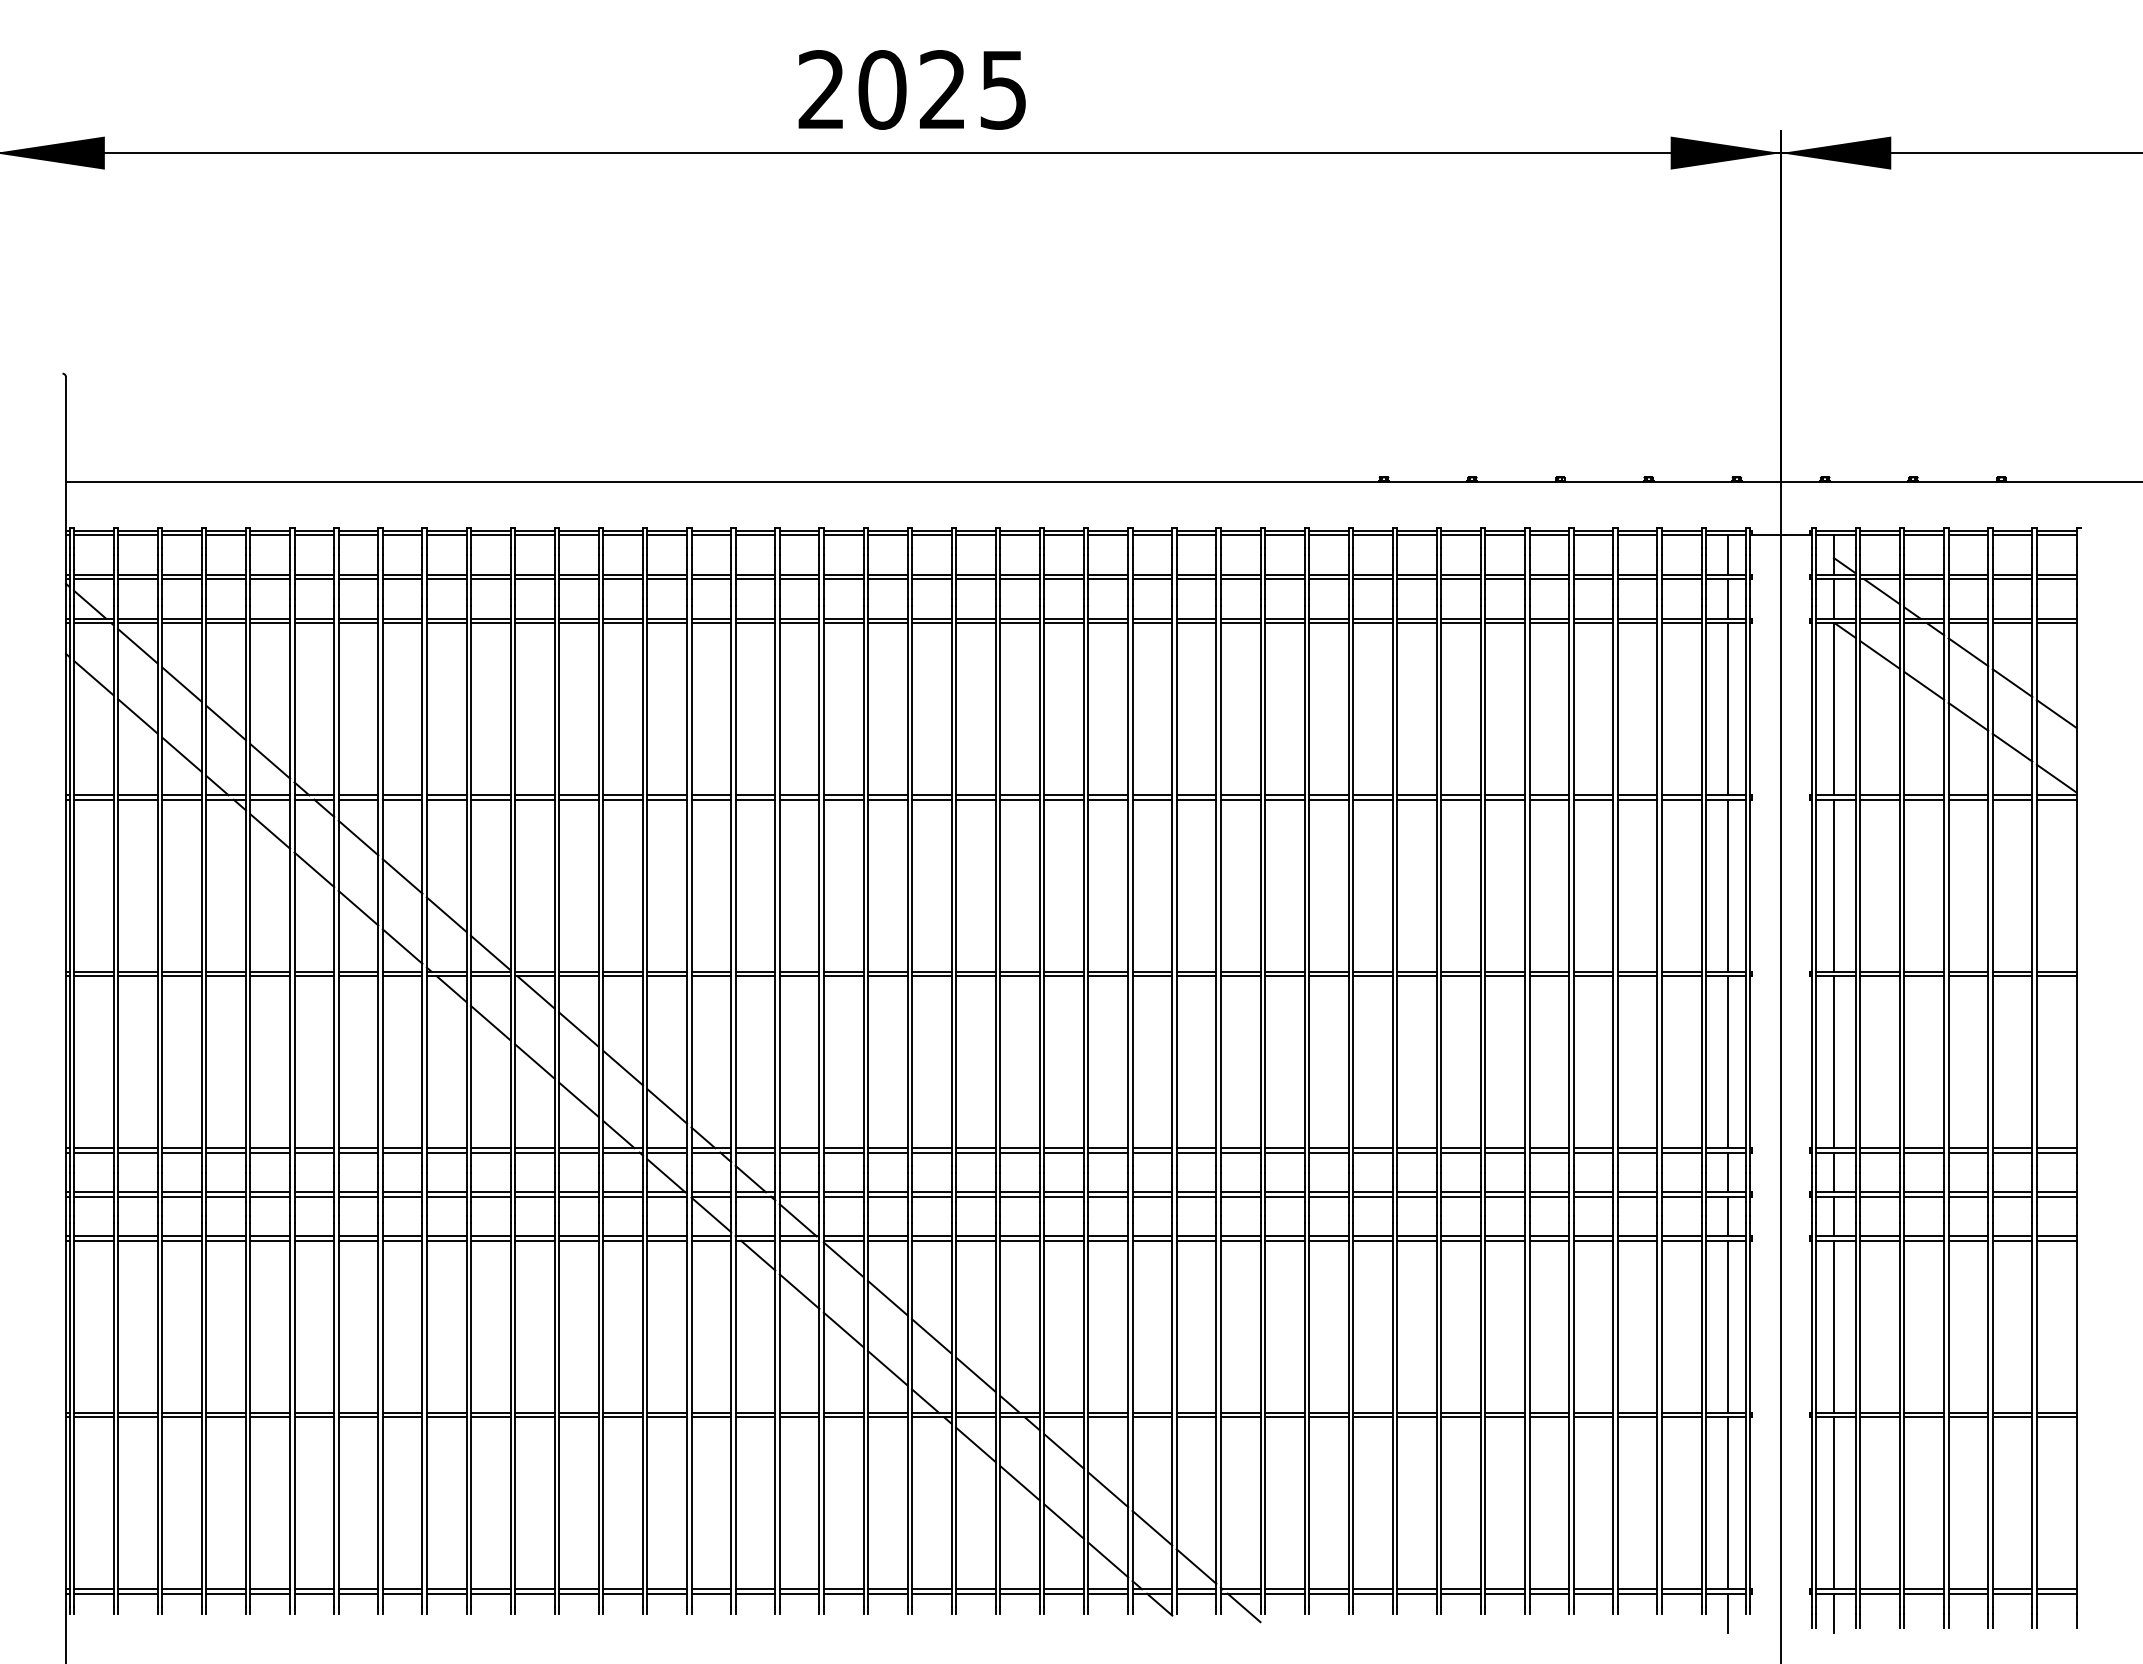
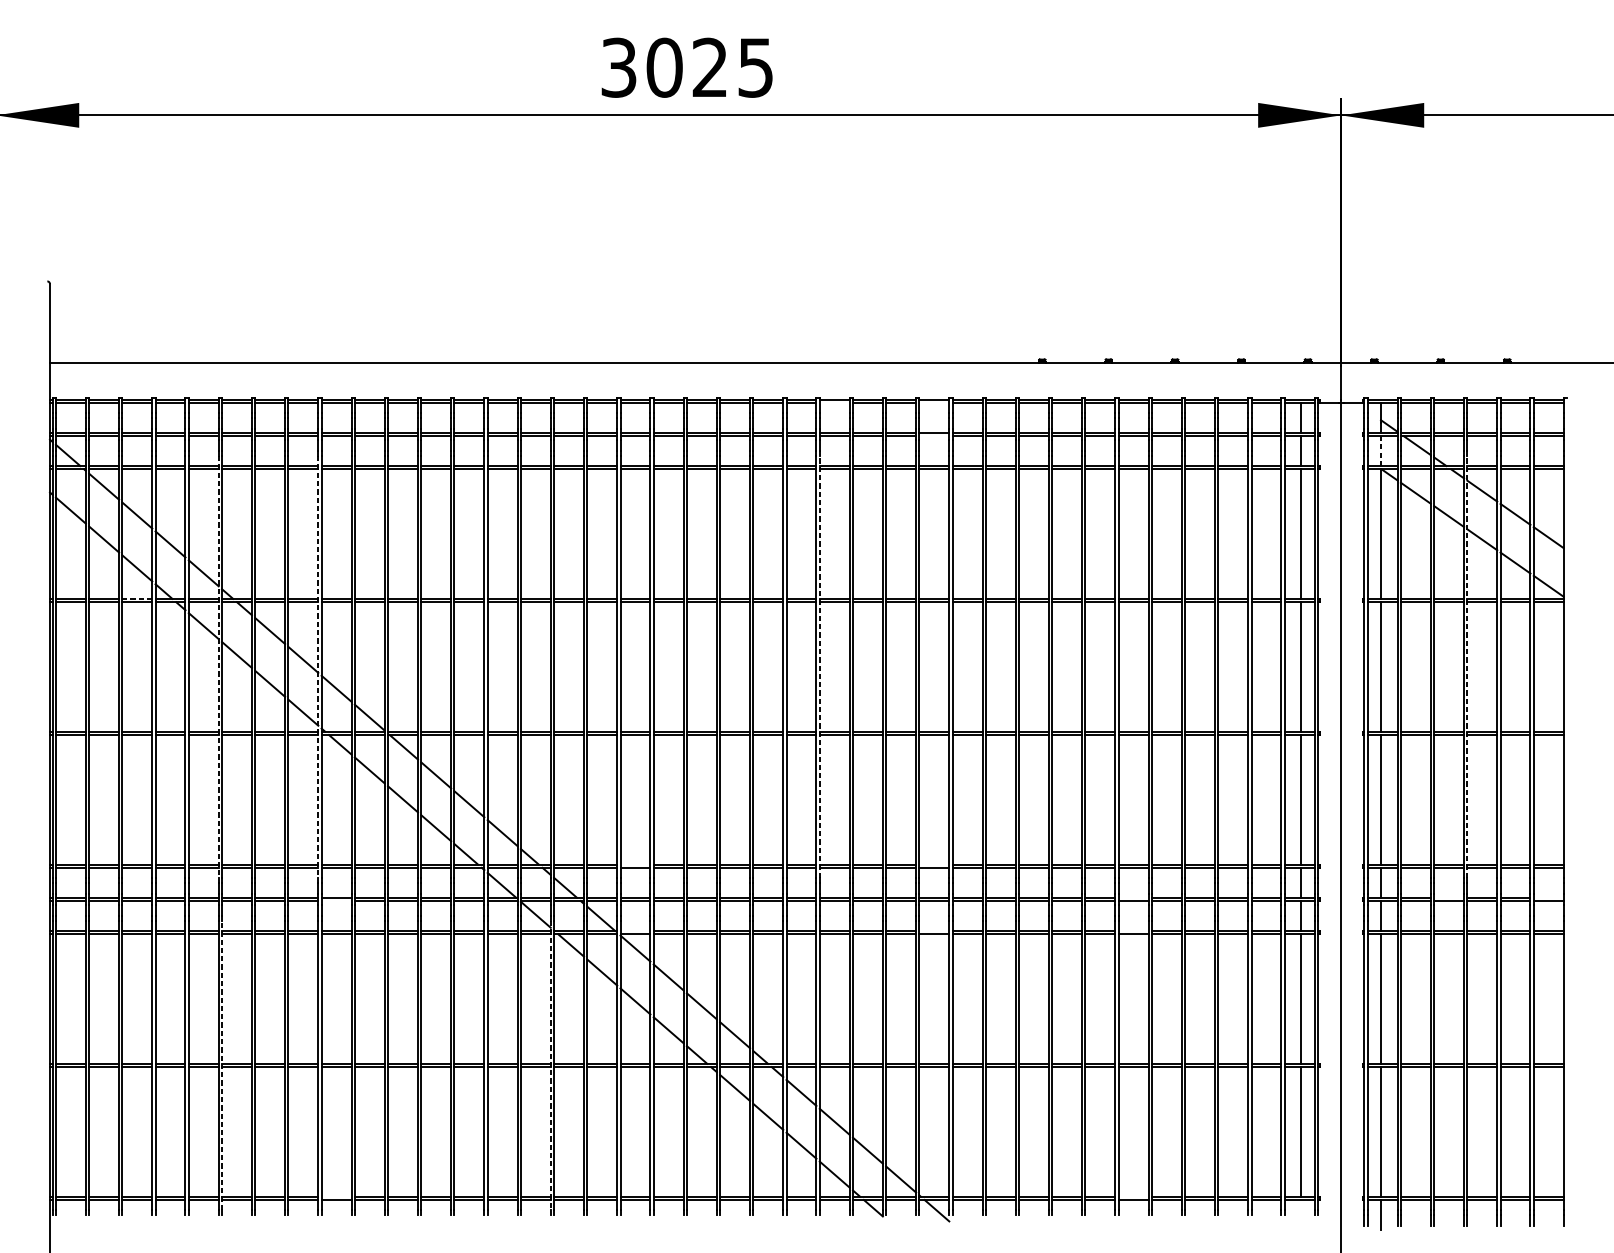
text: (821, 89) -> (618, 67), 2025 -> 3025
line: (1108, 535) -> (834, 403), removed
line: (1240, 535) -> (934, 403), removed
line: (1240, 579) -> (934, 436), removed
line: (1833, 599) -> (1380, 451), solid -> dashed
line: (182, 795) -> (137, 599), solid -> dashed
line: (1088, 885) -> (819, 666), solid -> dashed
line: (1948, 885) -> (1467, 666), solid -> dashed
line: (290, 886) -> (218, 667), solid -> dashed
line: (422, 886) -> (318, 667), solid -> dashed
line: (843, 1148) -> (635, 864), removed
line: (1240, 1148) -> (934, 864), removed
line: (1505, 1192) -> (1133, 897), removed
line: (1924, 1192) -> (1449, 897), removed
line: (2056, 1192) -> (1548, 897), removed
line: (446, 1196) -> (336, 900), removed
line: (843, 1236) -> (635, 931), removed
line: (1240, 1236) -> (934, 931), removed
line: (1505, 1236) -> (1133, 931), removed
line: (294, 1415) -> (221, 1065), solid -> dashed
line: (731, 1415) -> (551, 1065), solid -> dashed
line: (446, 1589) -> (336, 1196), removed
line: (1505, 1589) -> (1133, 1196), removed
line: (1728, 1613) -> (1301, 1214), removed

